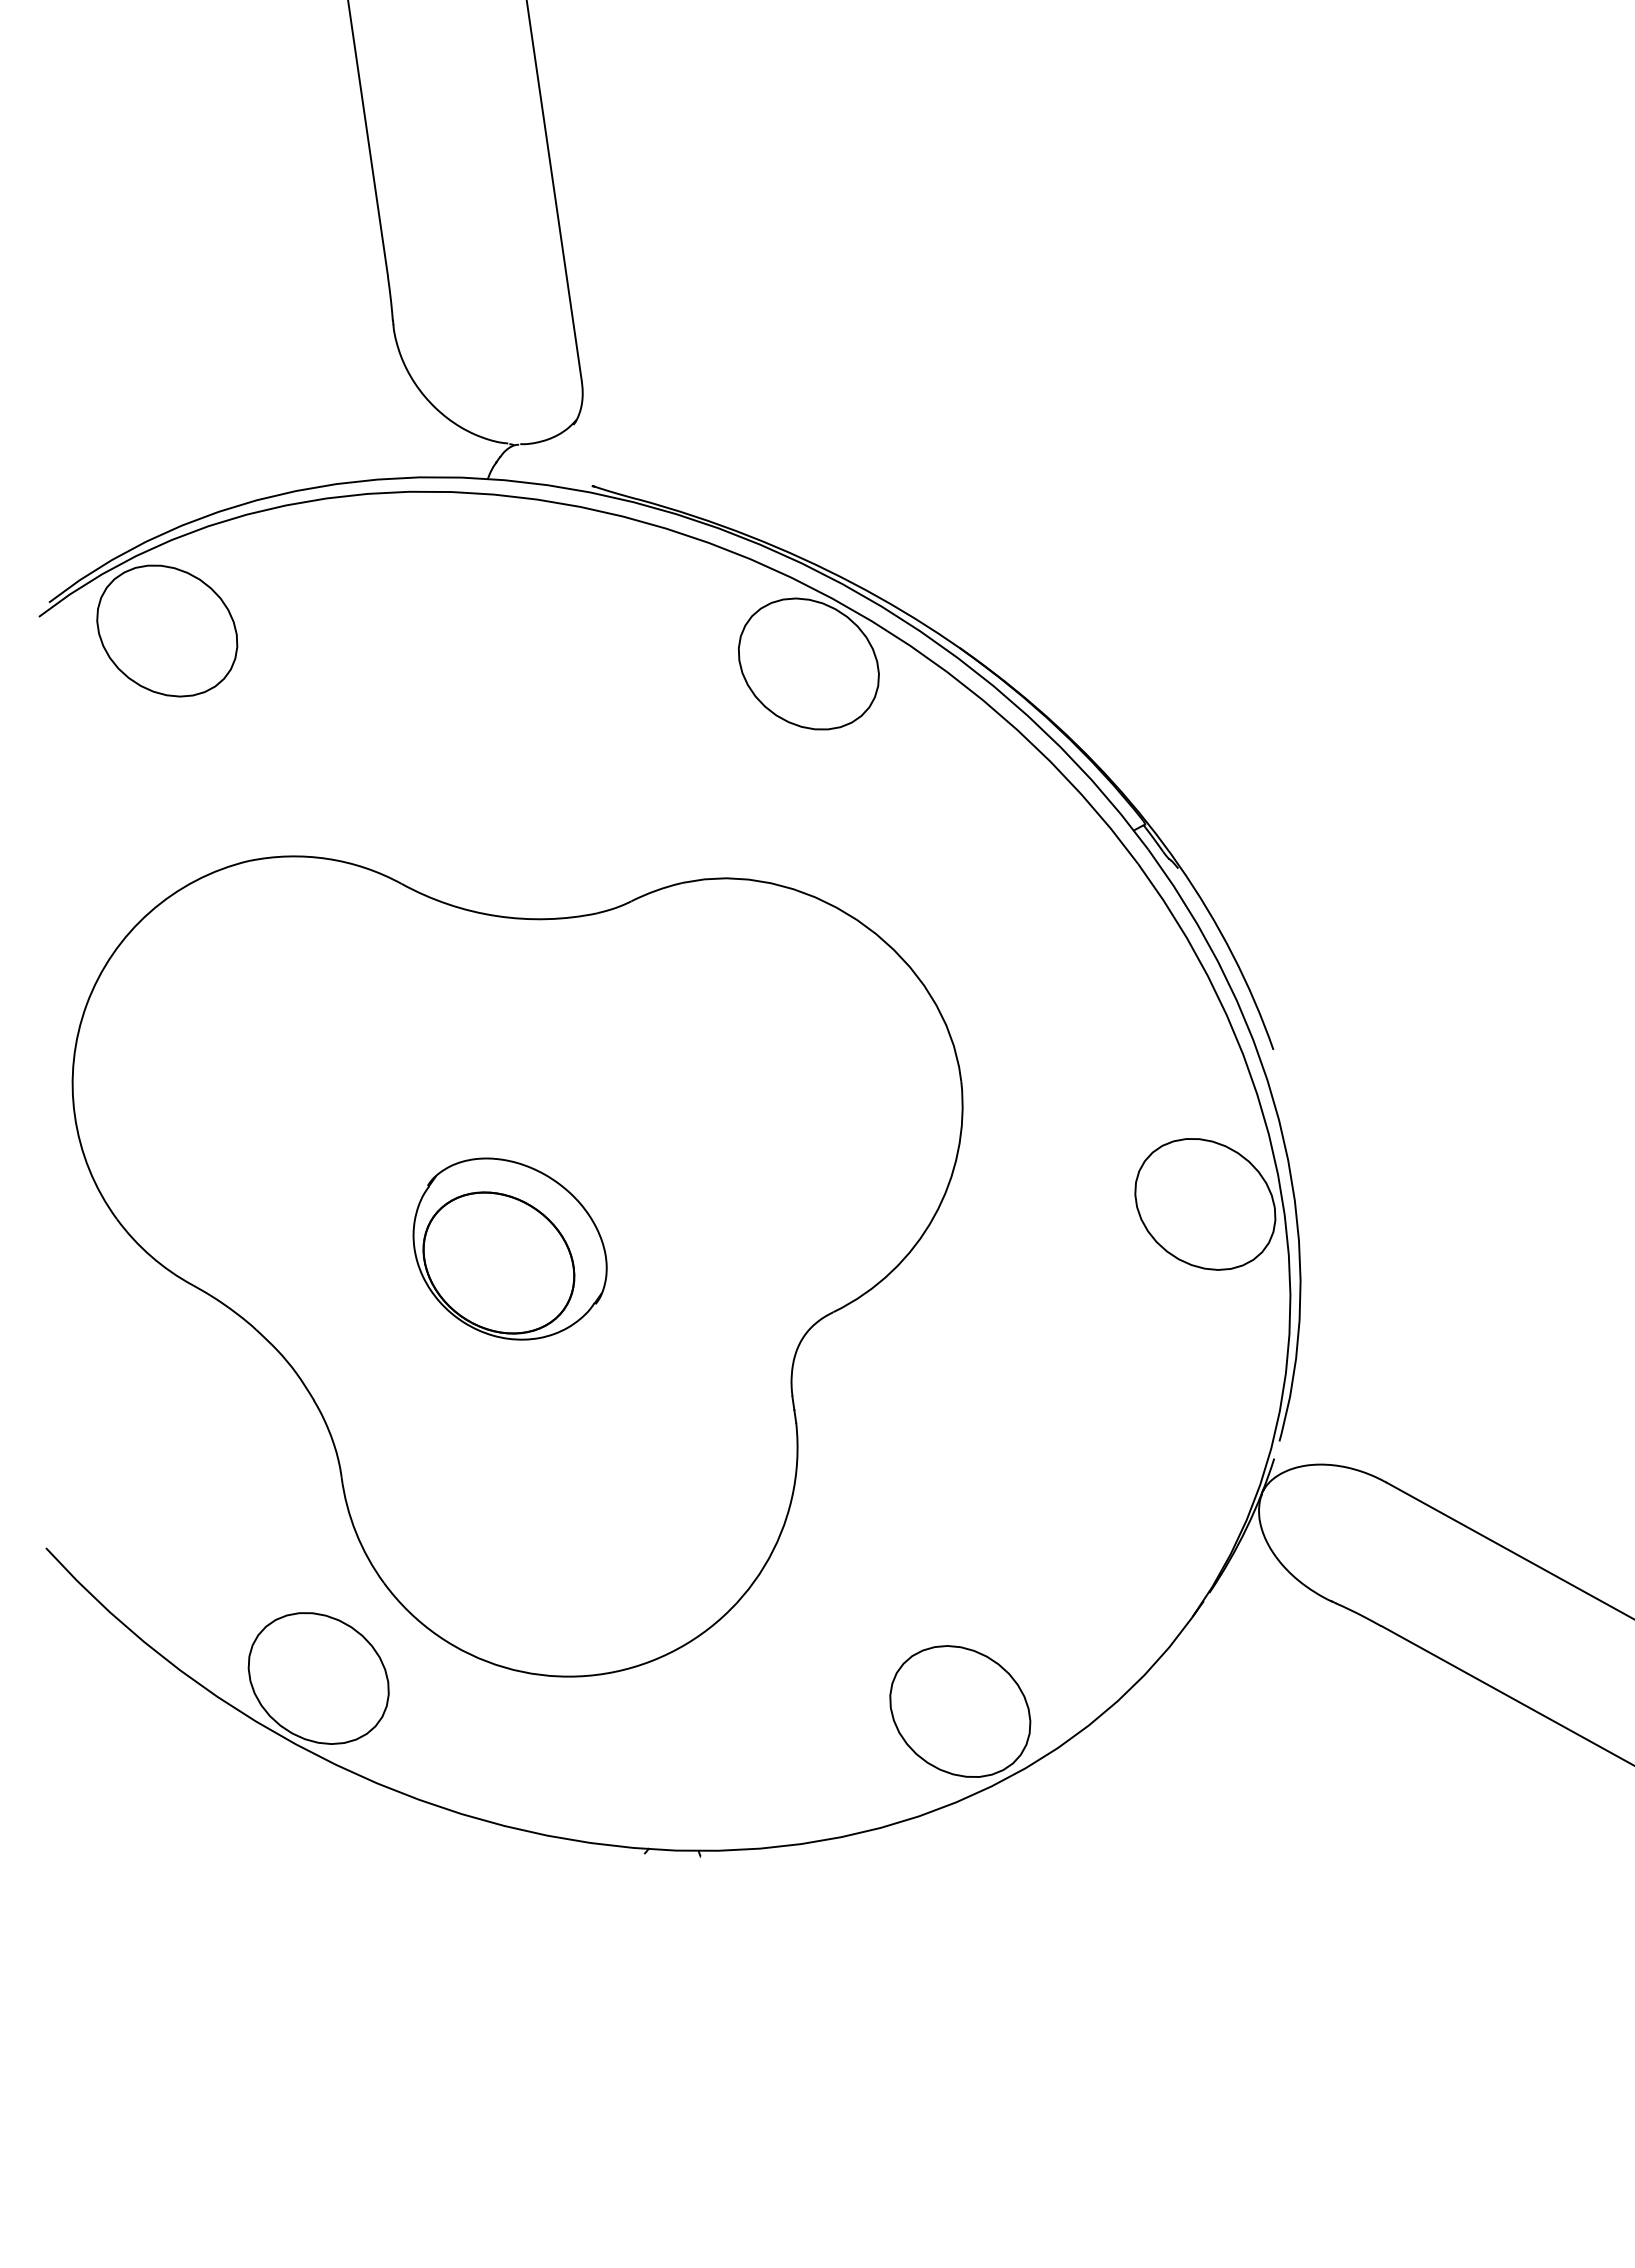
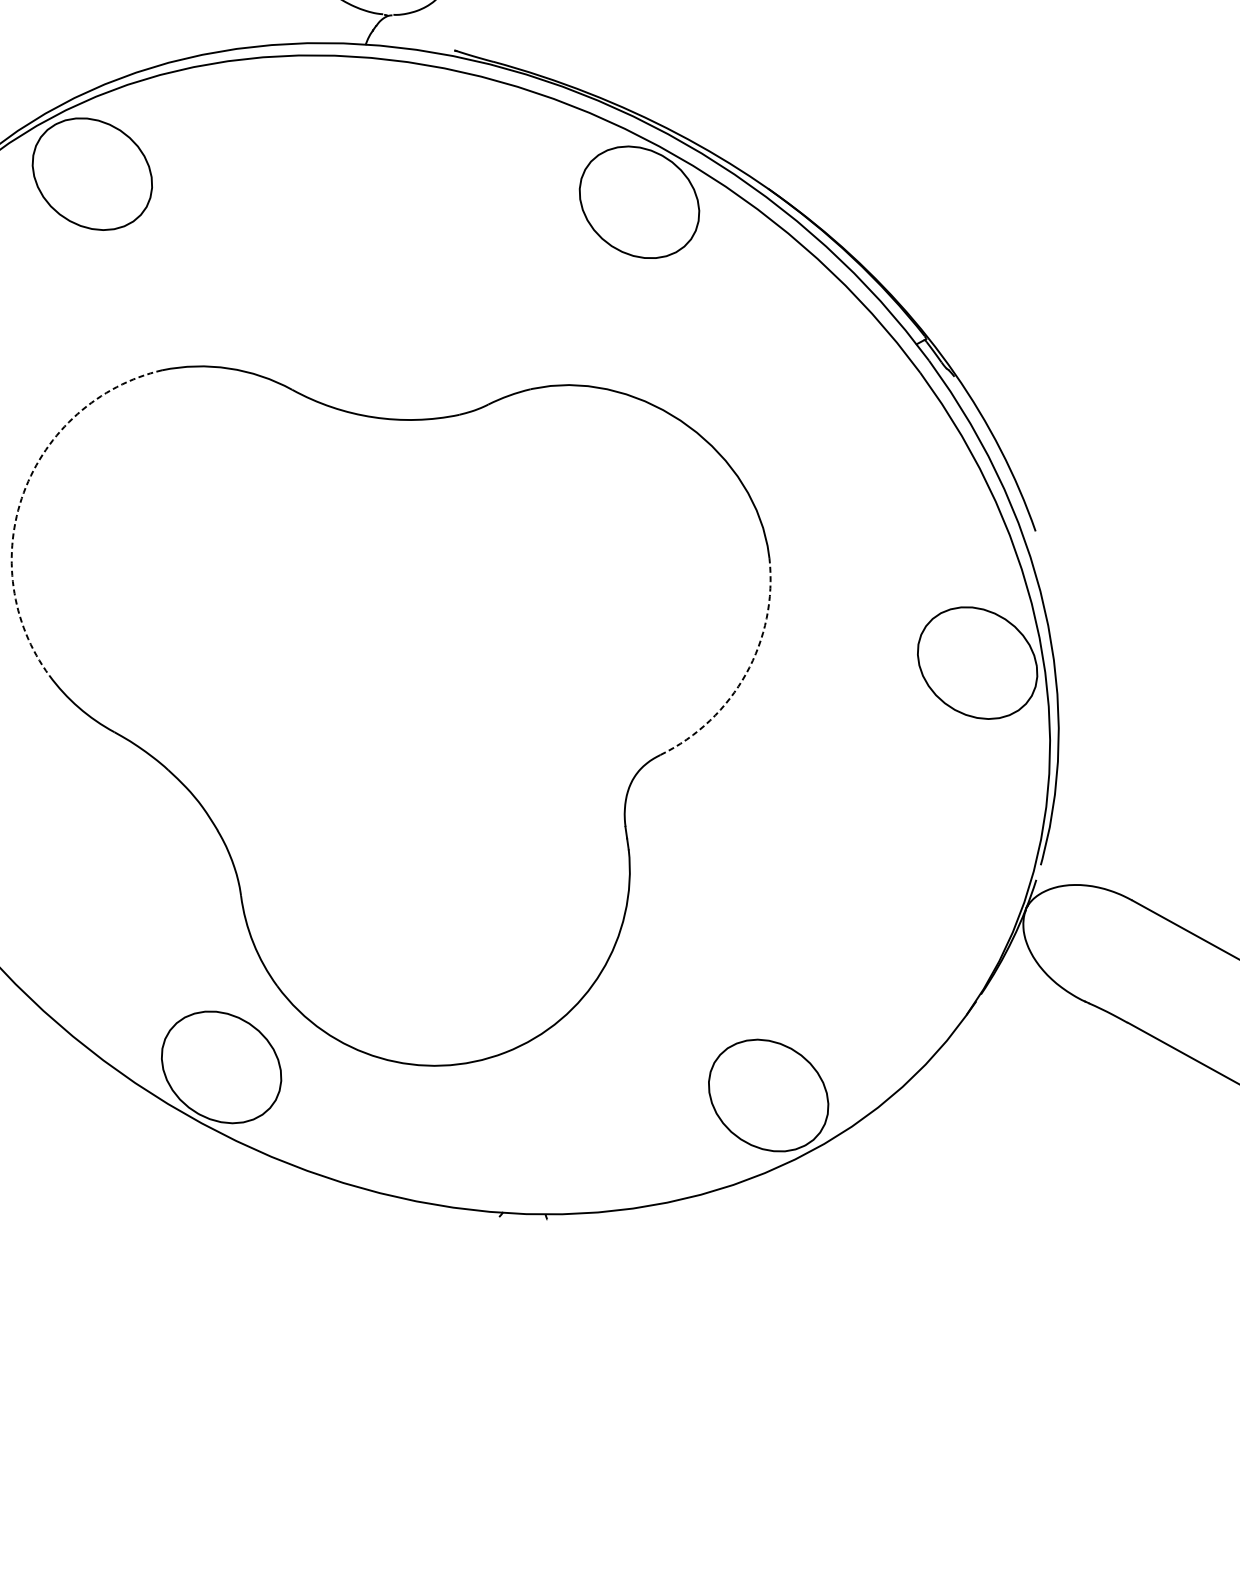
arc: (86, 1004) -> (23, 492), solid -> dashed
arc: (933, 1216) -> (745, 673), solid -> dashed
part: (509, 1248) -> (384, 700), removed

